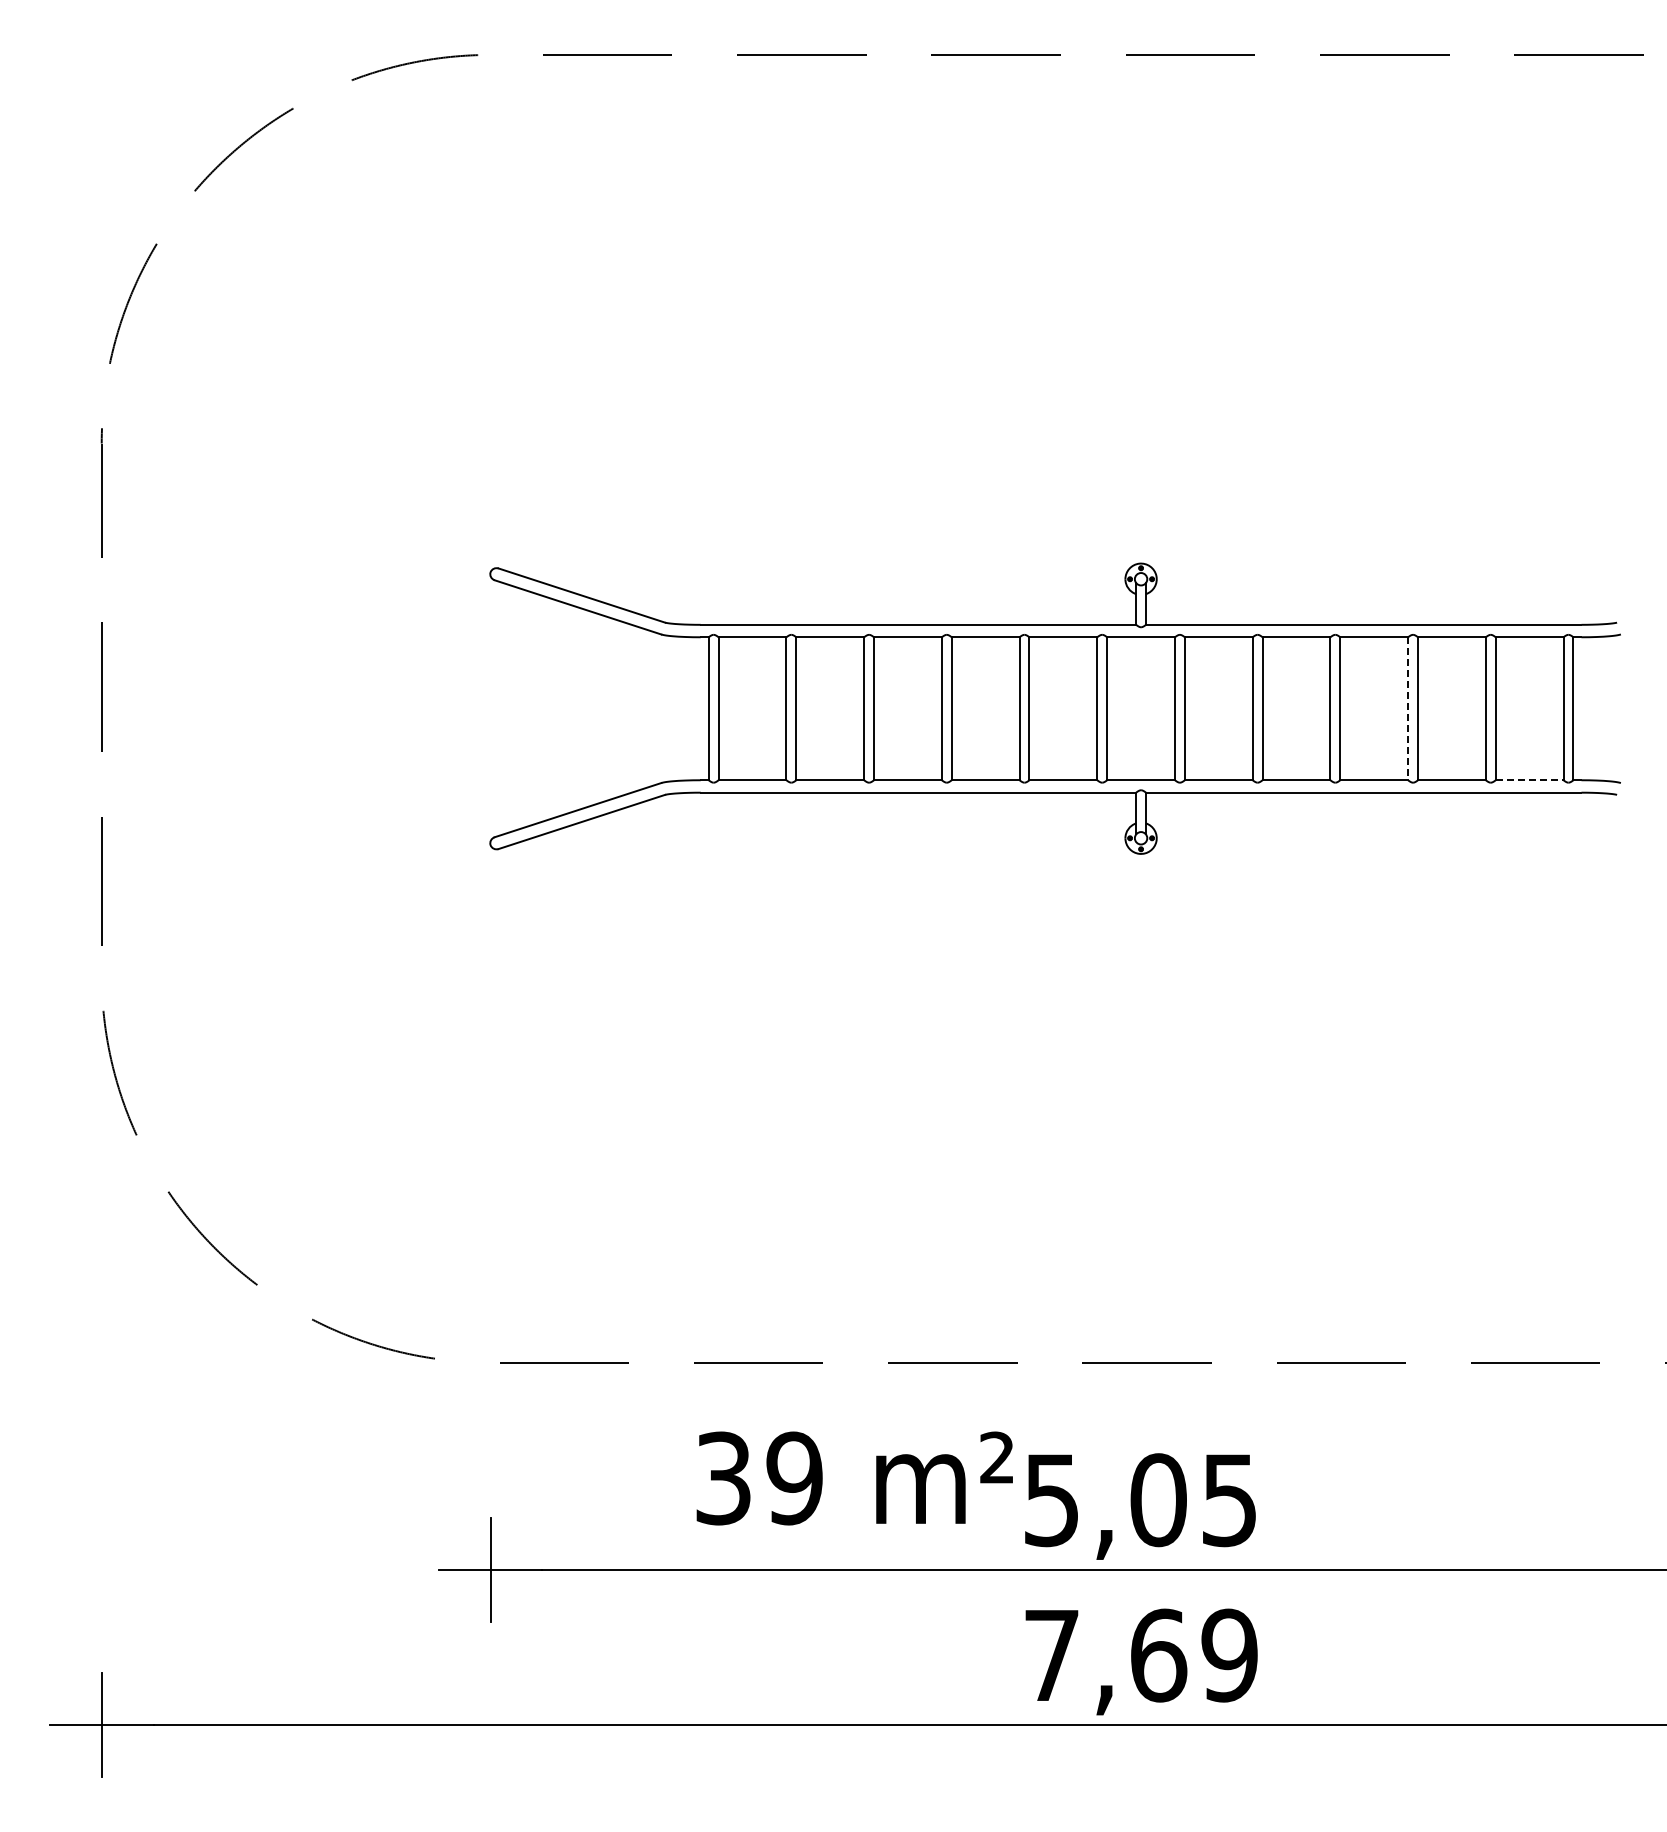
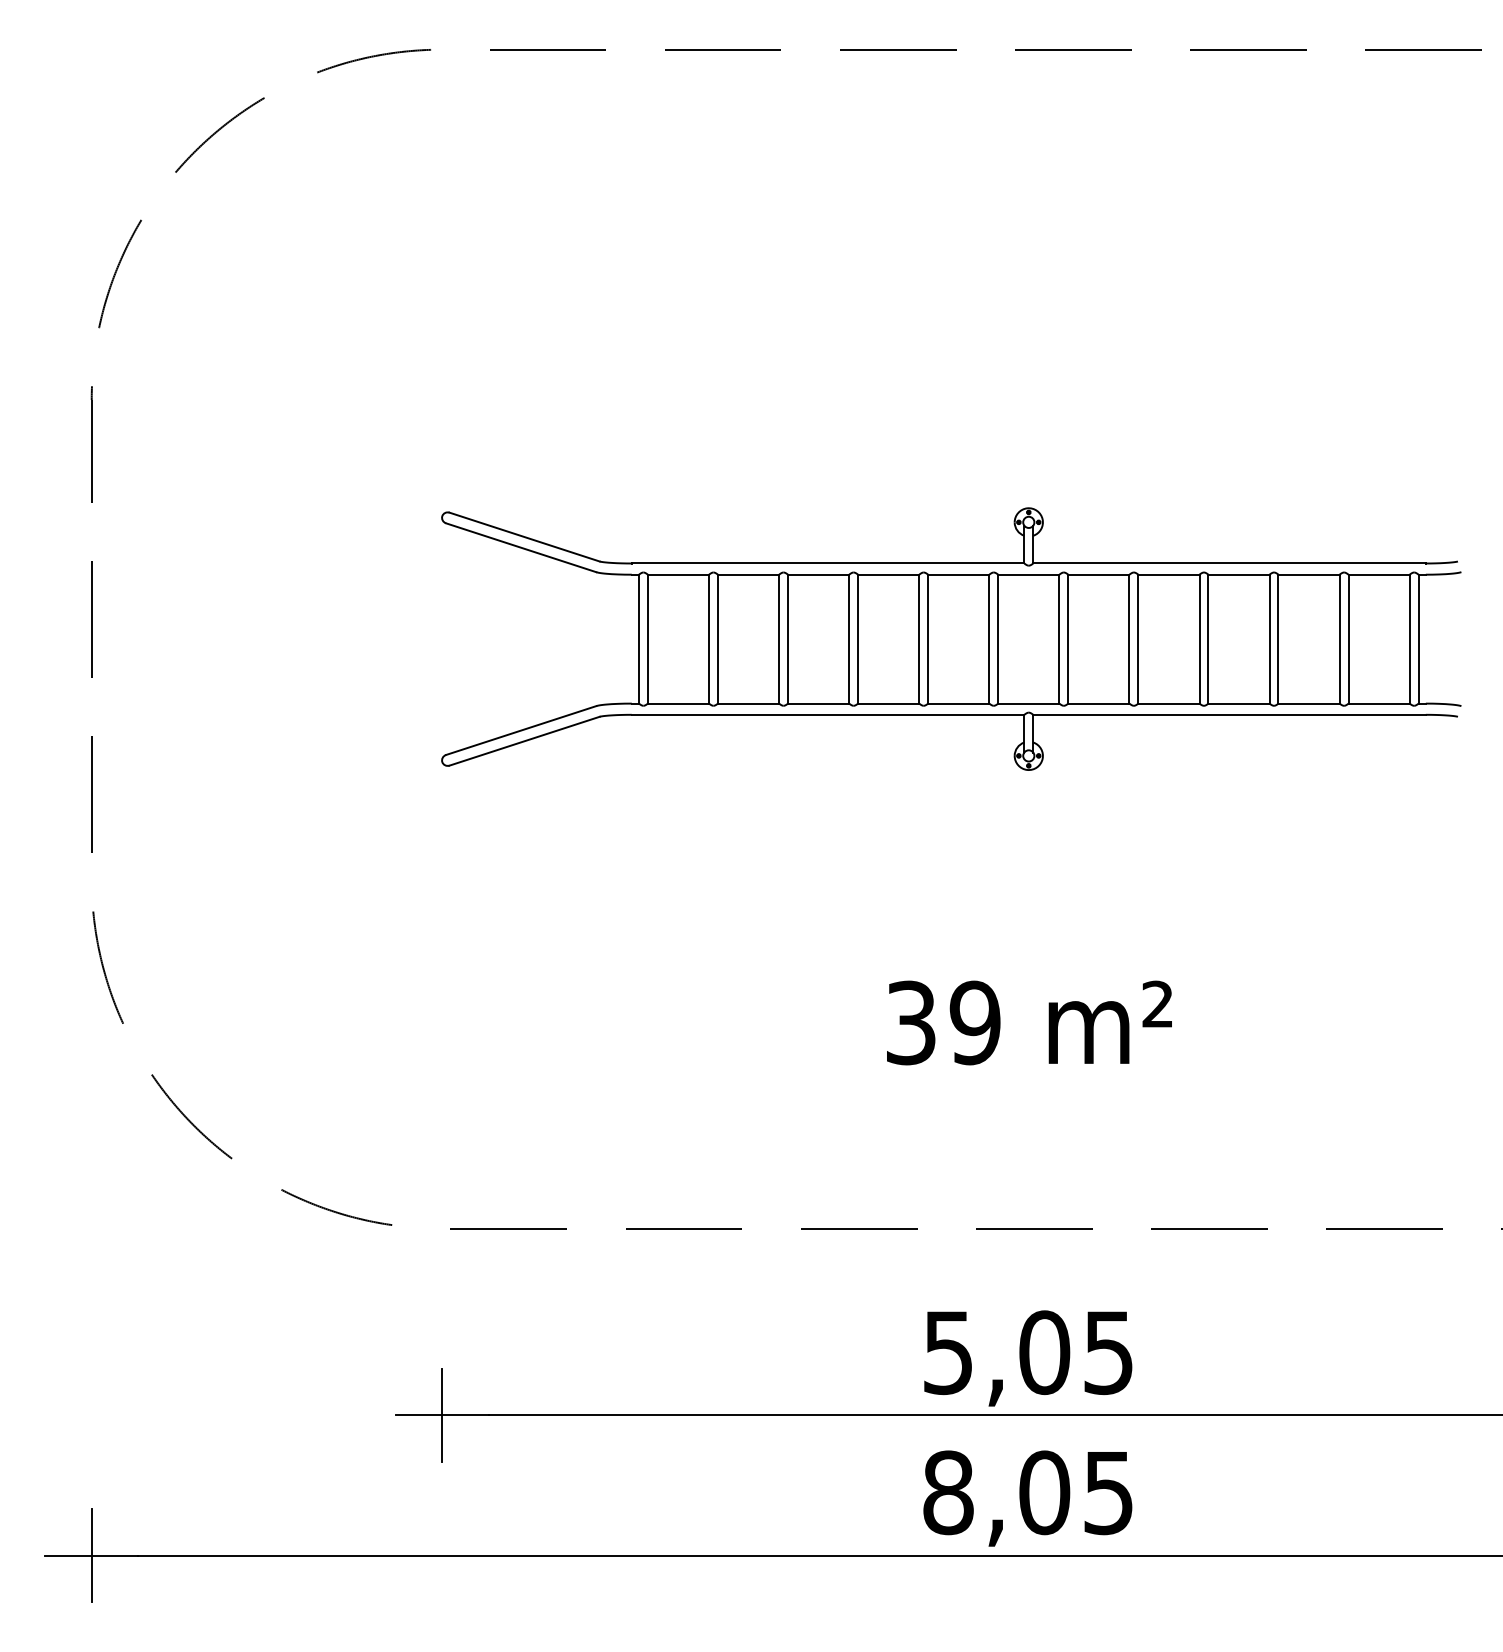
line: (1408, 709) -> (1269, 639), dashed -> solid
line: (1529, 780) -> (1379, 703), dashed -> solid
text: (854, 1478) -> (1029, 1022), moved
text: (1140, 1655) -> (1028, 1492), 7,69 -> 8,05

